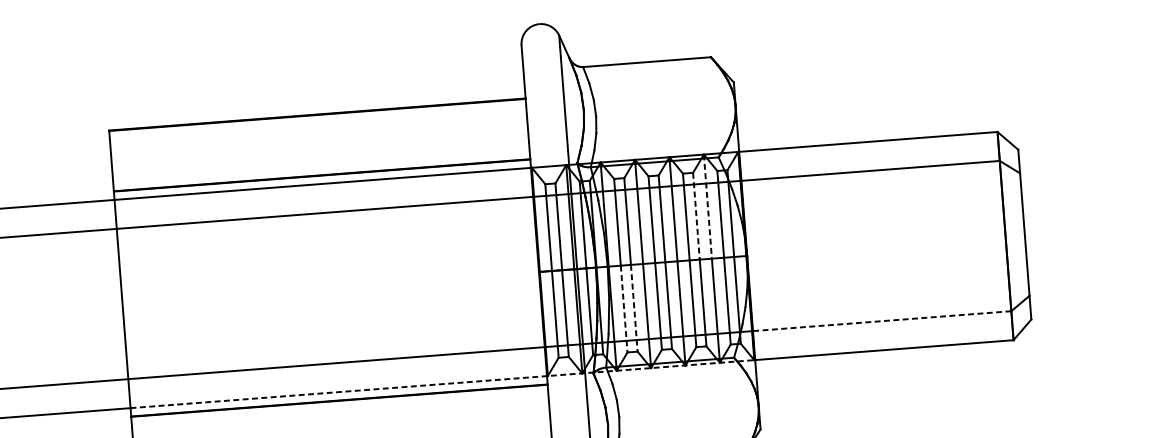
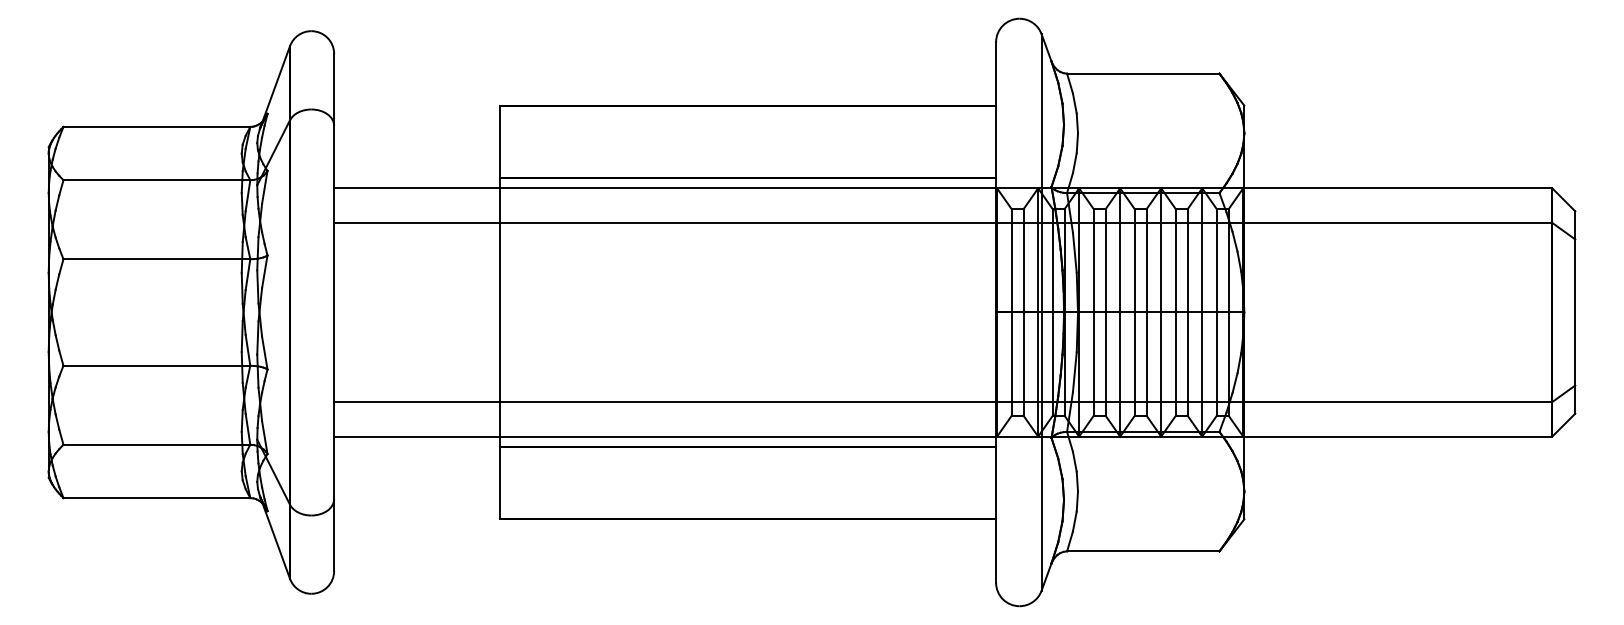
line: (708, 206) -> (1202, 250), dashed -> solid
line: (696, 216) -> (1187, 260), dashed -> solid
line: (634, 308) -> (1105, 364), dashed -> solid
line: (624, 309) -> (1093, 364), dashed -> solid
line: (881, 321) -> (1397, 402), dashed -> solid
line: (443, 383) -> (872, 436), dashed -> solid

